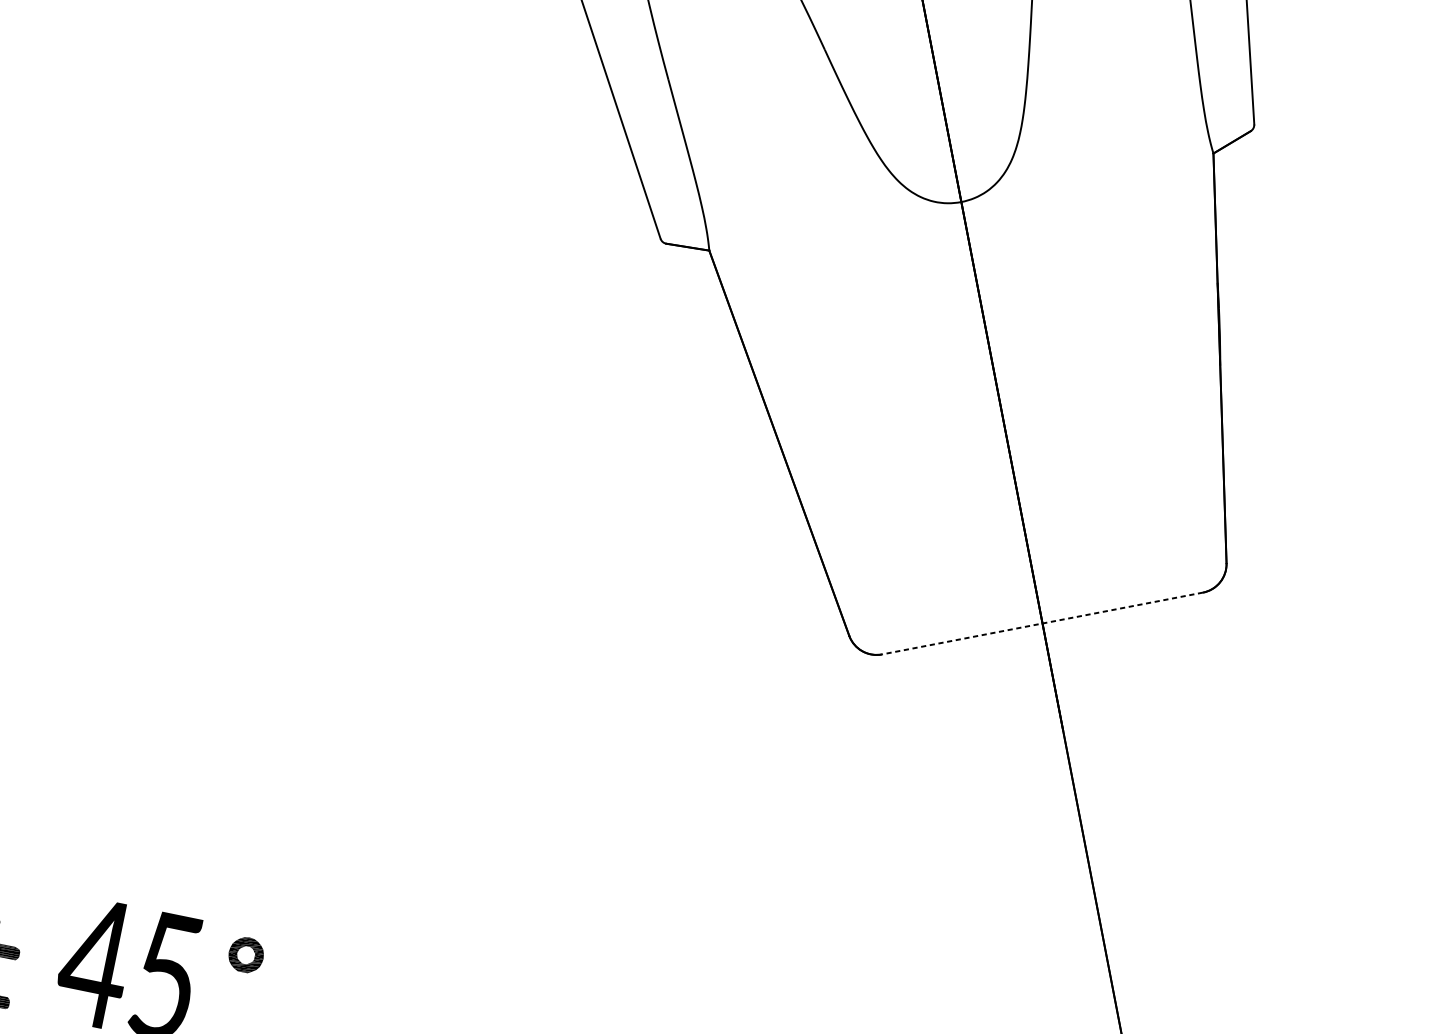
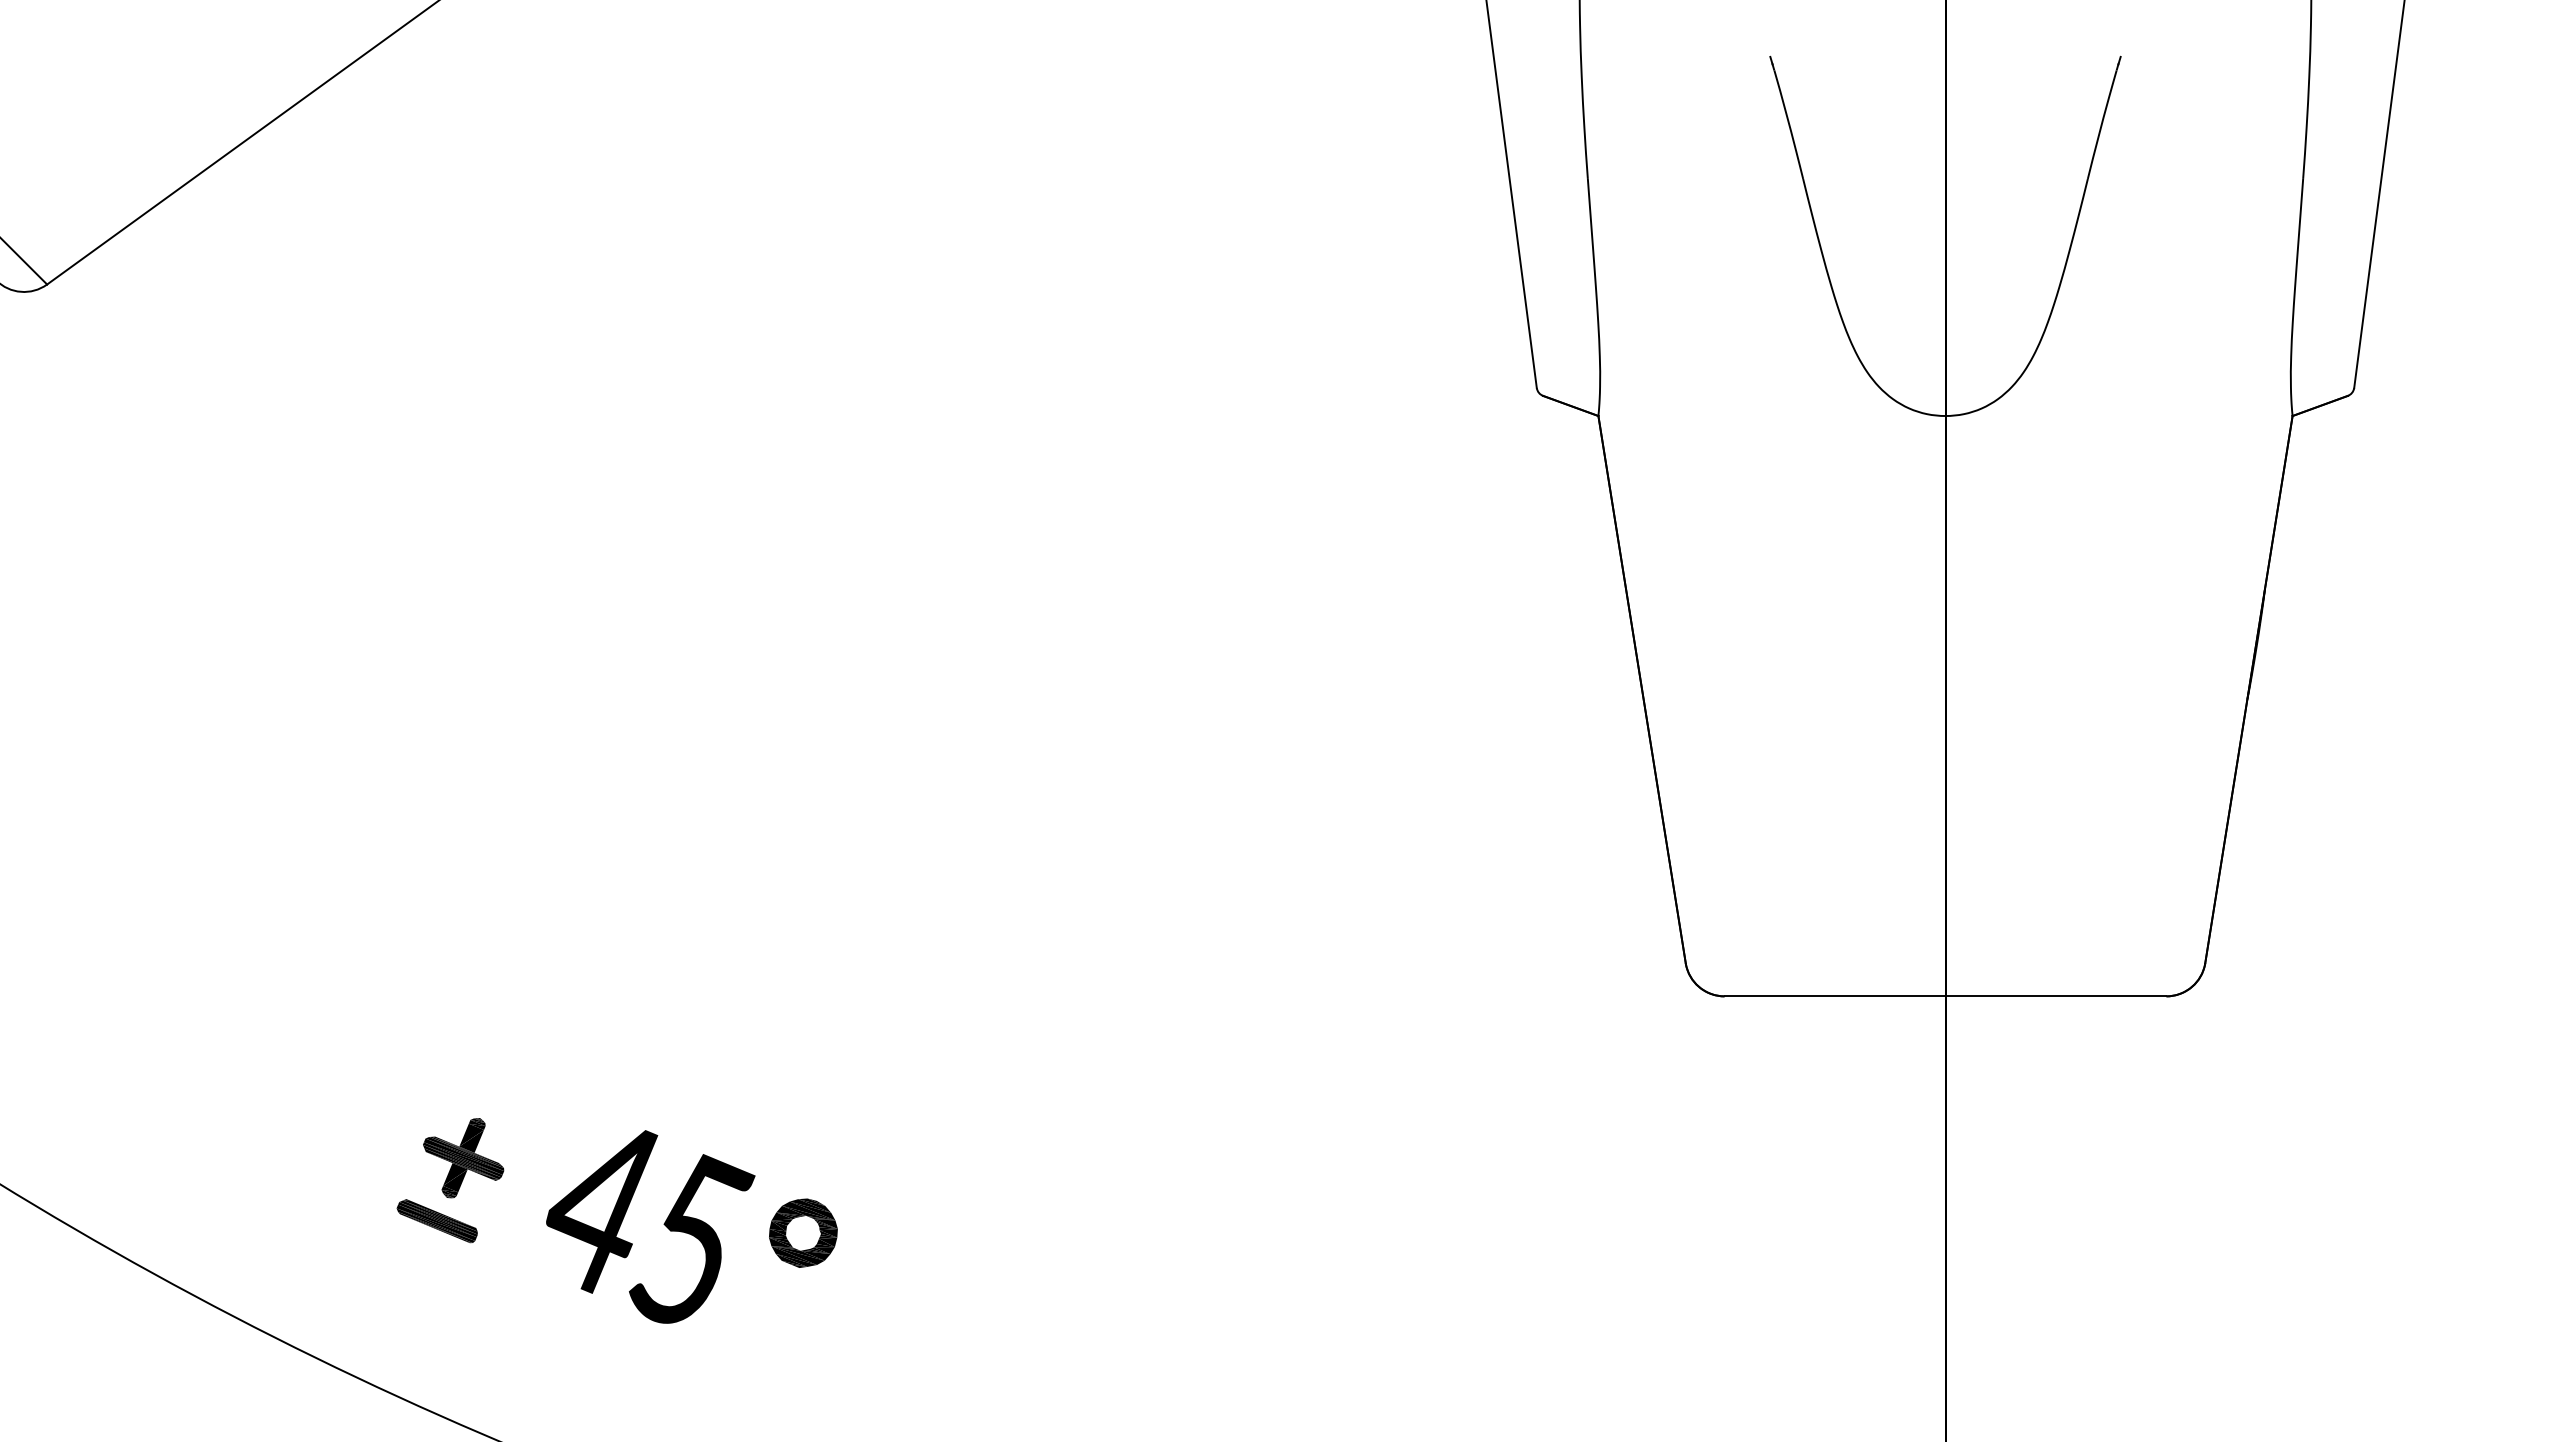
line: (1042, 623) -> (1945, 996), dashed -> solid
part: (246, 954) -> (803, 1232), size x1.43

